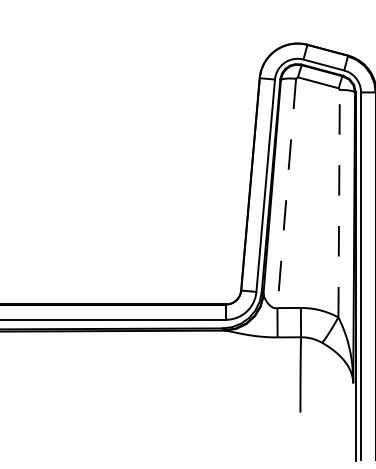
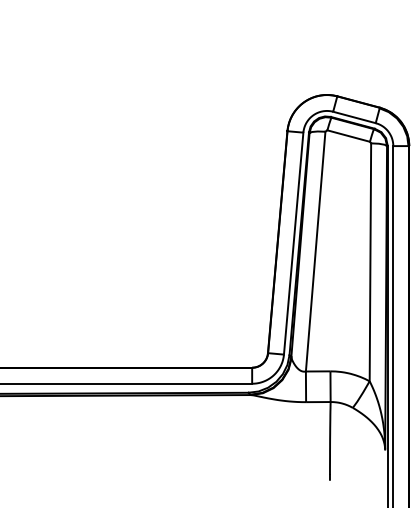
line: (286, 194) -> (315, 252), dashed -> solid
line: (339, 203) -> (370, 262), dashed -> solid

